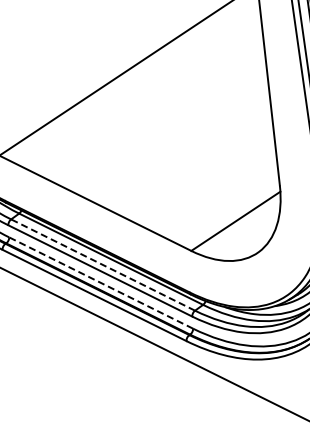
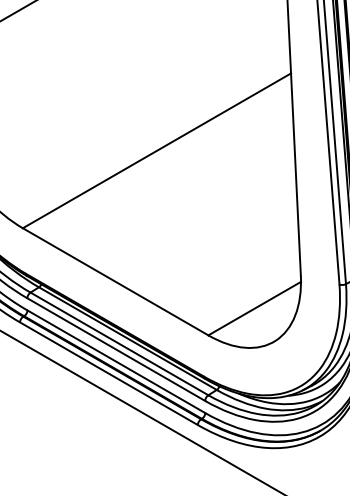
line: (103, 264) -> (119, 343), dashed -> solid
line: (101, 282) -> (116, 361), dashed -> solid

